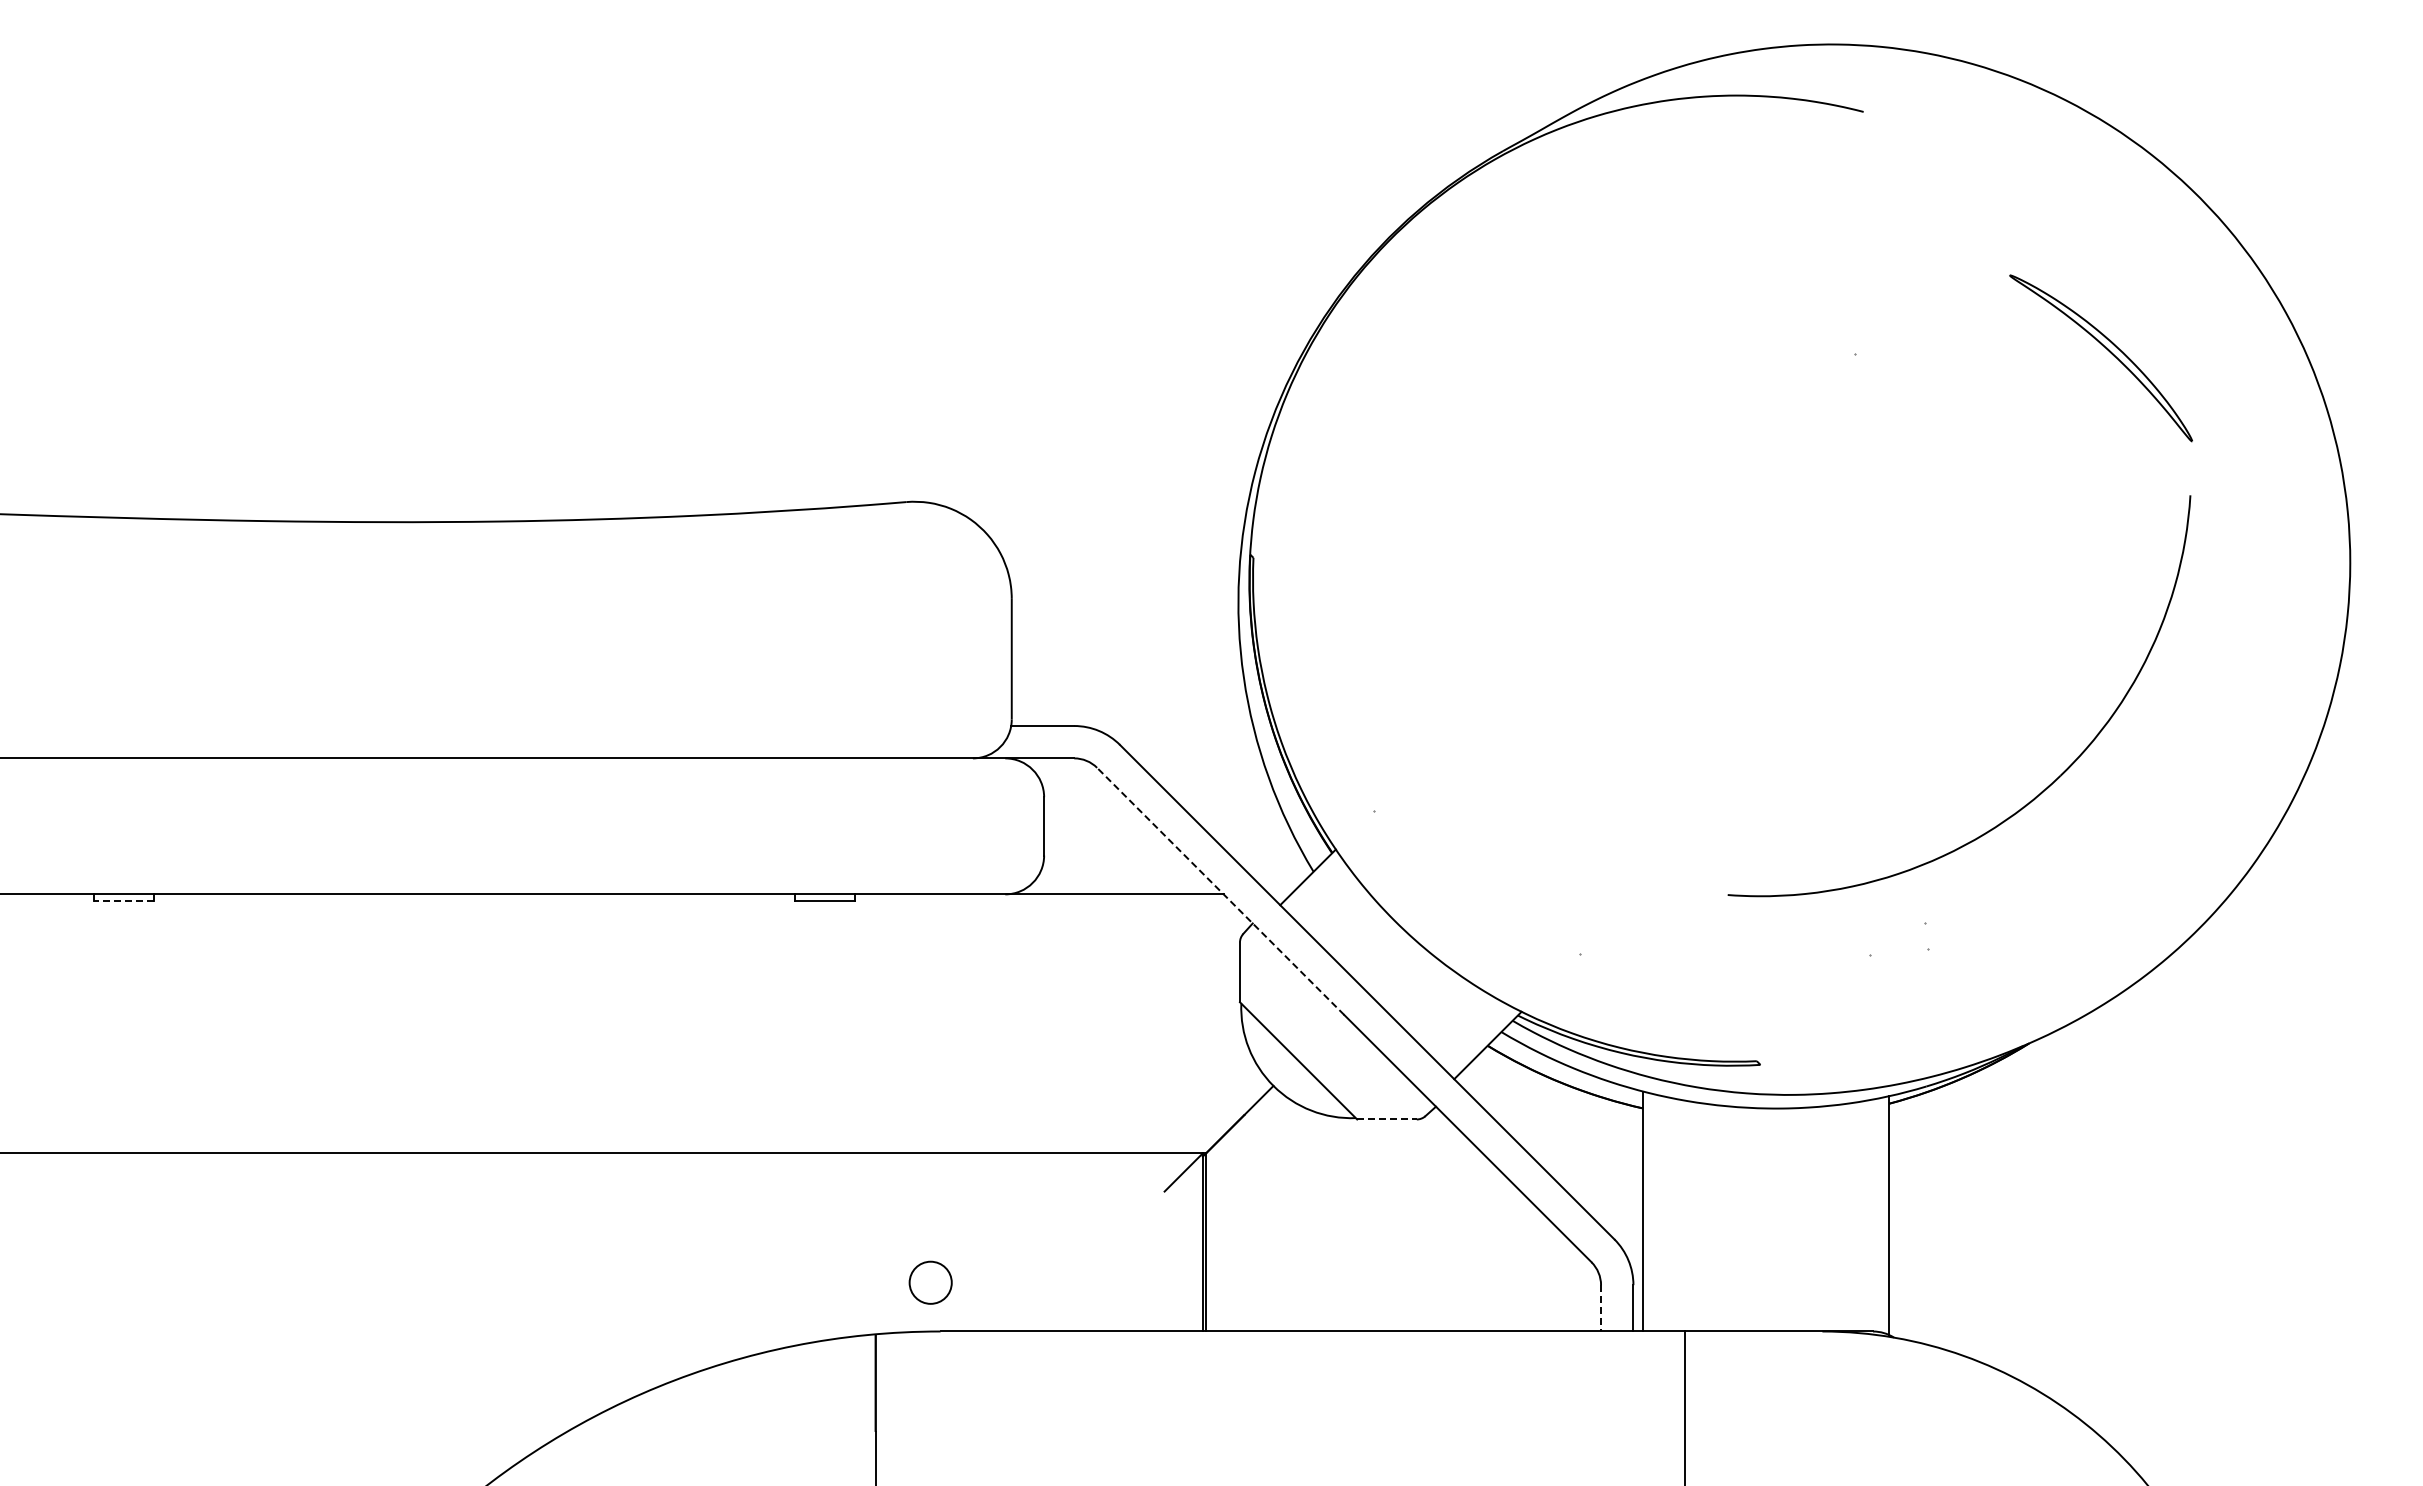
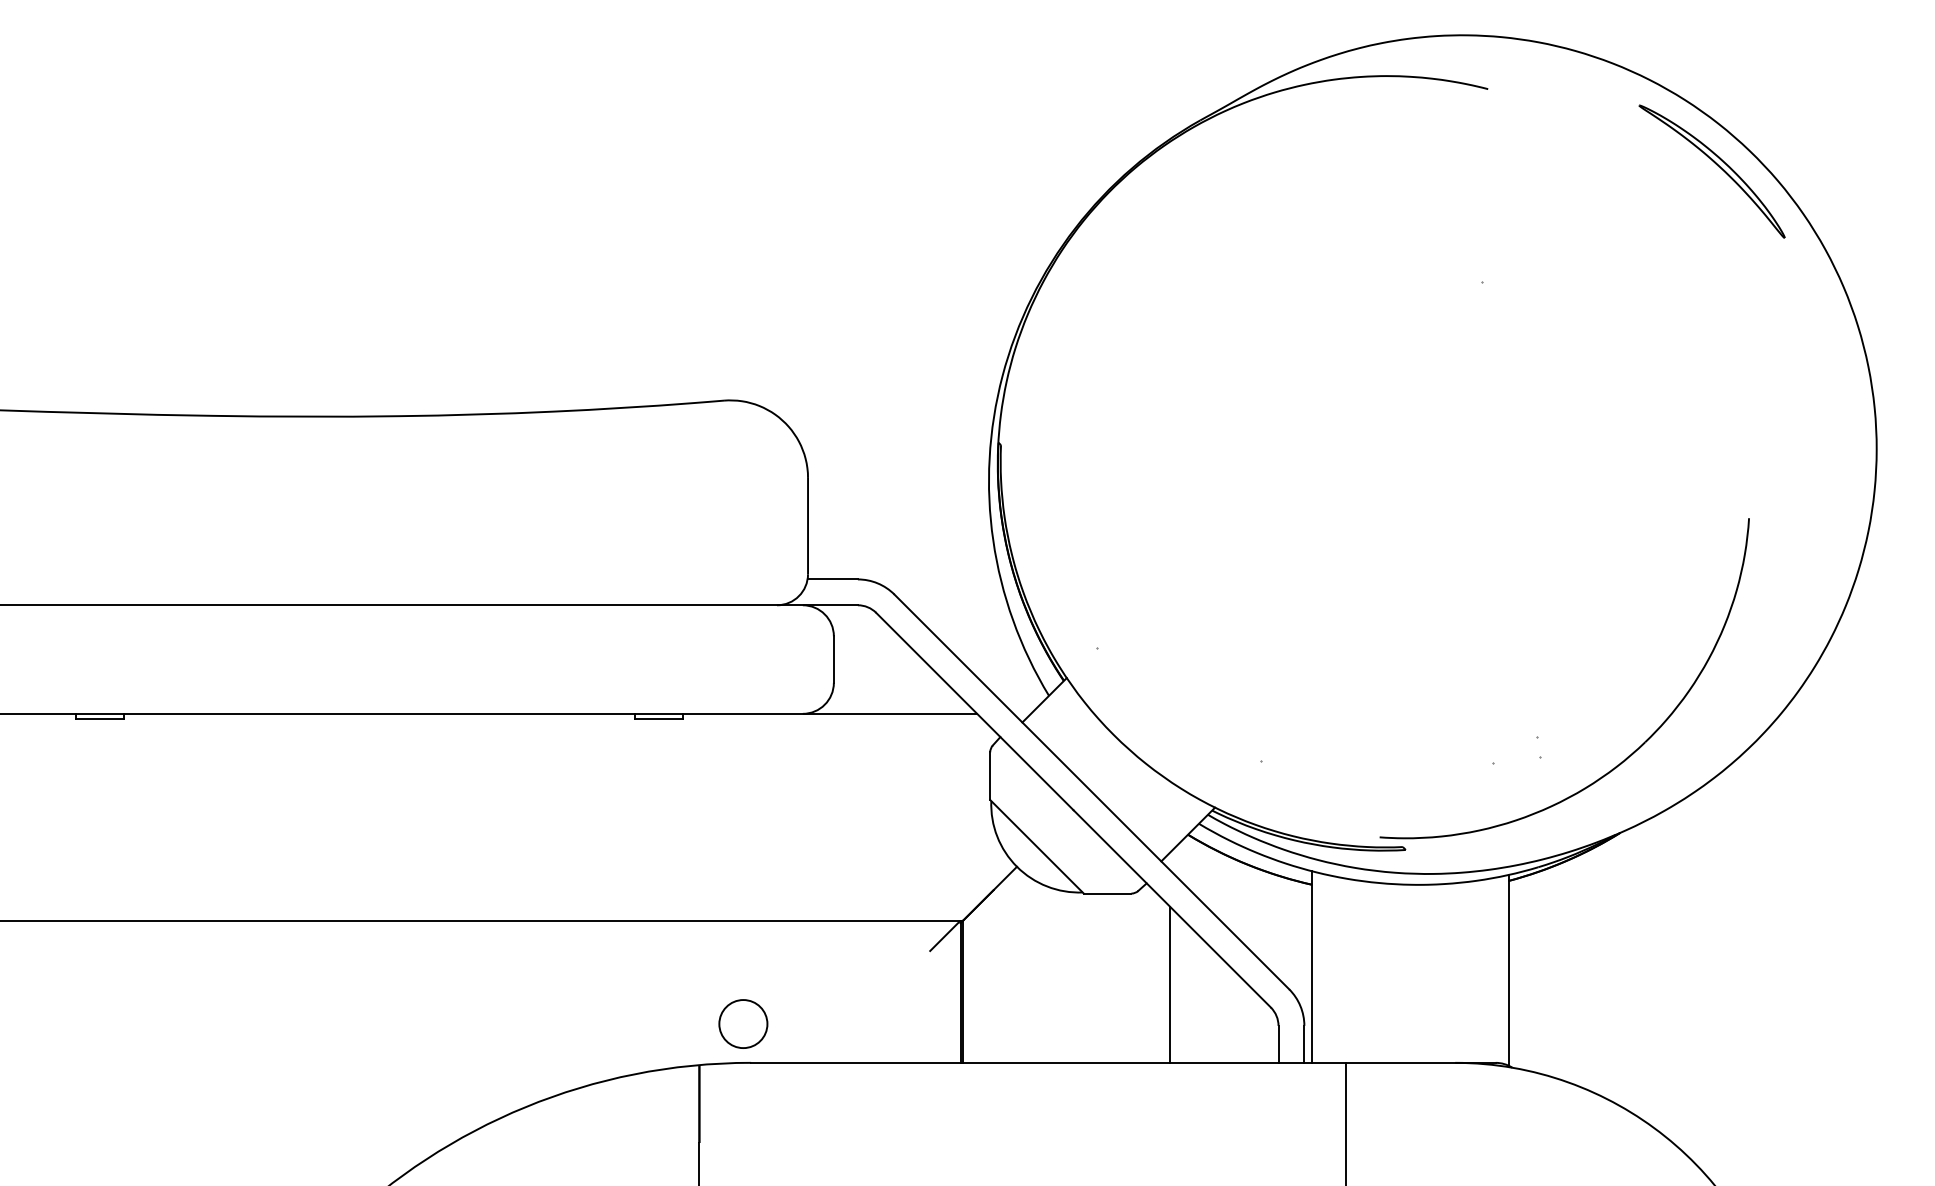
part: (2107, 350) -> (1717, 165), moved
part: (2043, 789) -> (1631, 753), moved
line: (1220, 891) -> (974, 711), dashed -> solid
line: (123, 900) -> (98, 718), dashed -> solid
line: (1387, 1119) -> (1108, 893), dashed -> solid
line: (1465, 1233) -> (1170, 984), added
circle: (930, 1282) -> (743, 1023), size x1.43
line: (1601, 1308) -> (1278, 1044), dashed -> solid

